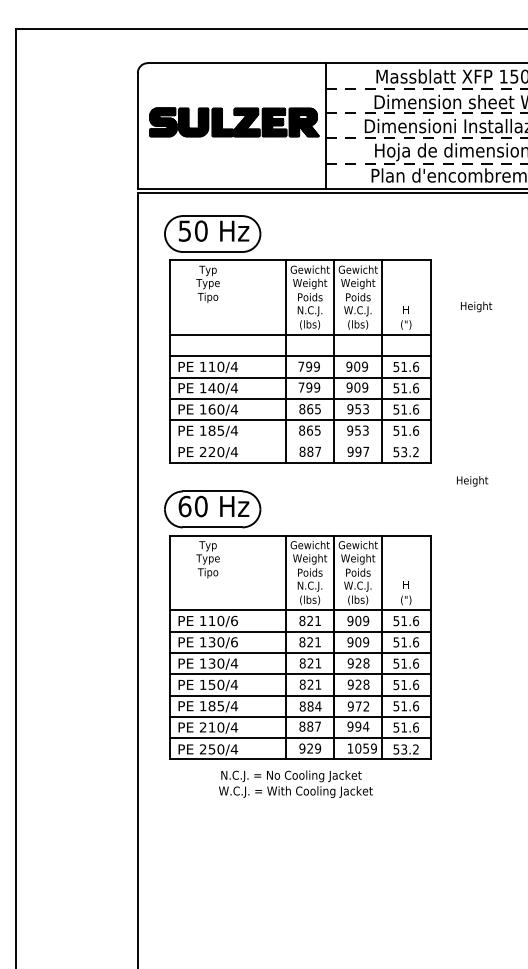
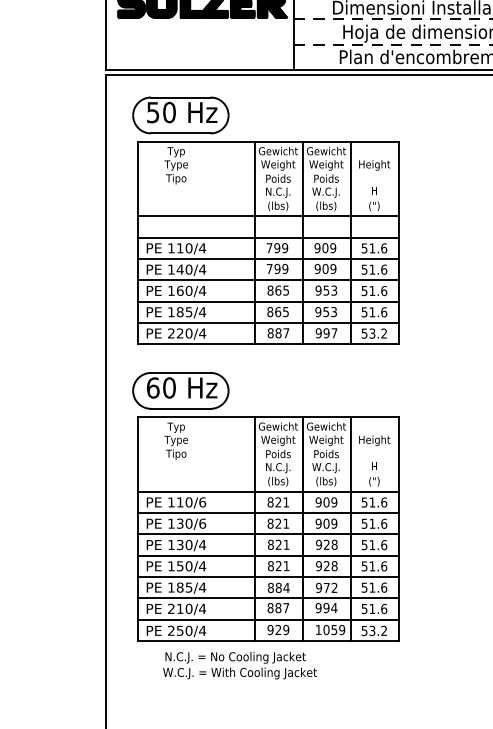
text: (476, 306) -> (374, 164), moved
line: (300, 441) -> (268, 322), added
text: (472, 481) -> (374, 440), moved
text: (295, 783) -> (239, 664), moved

